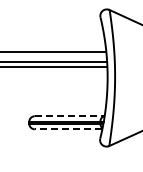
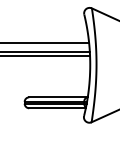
line: (69, 116) -> (58, 97), dashed -> solid
line: (68, 129) -> (57, 108), dashed -> solid

